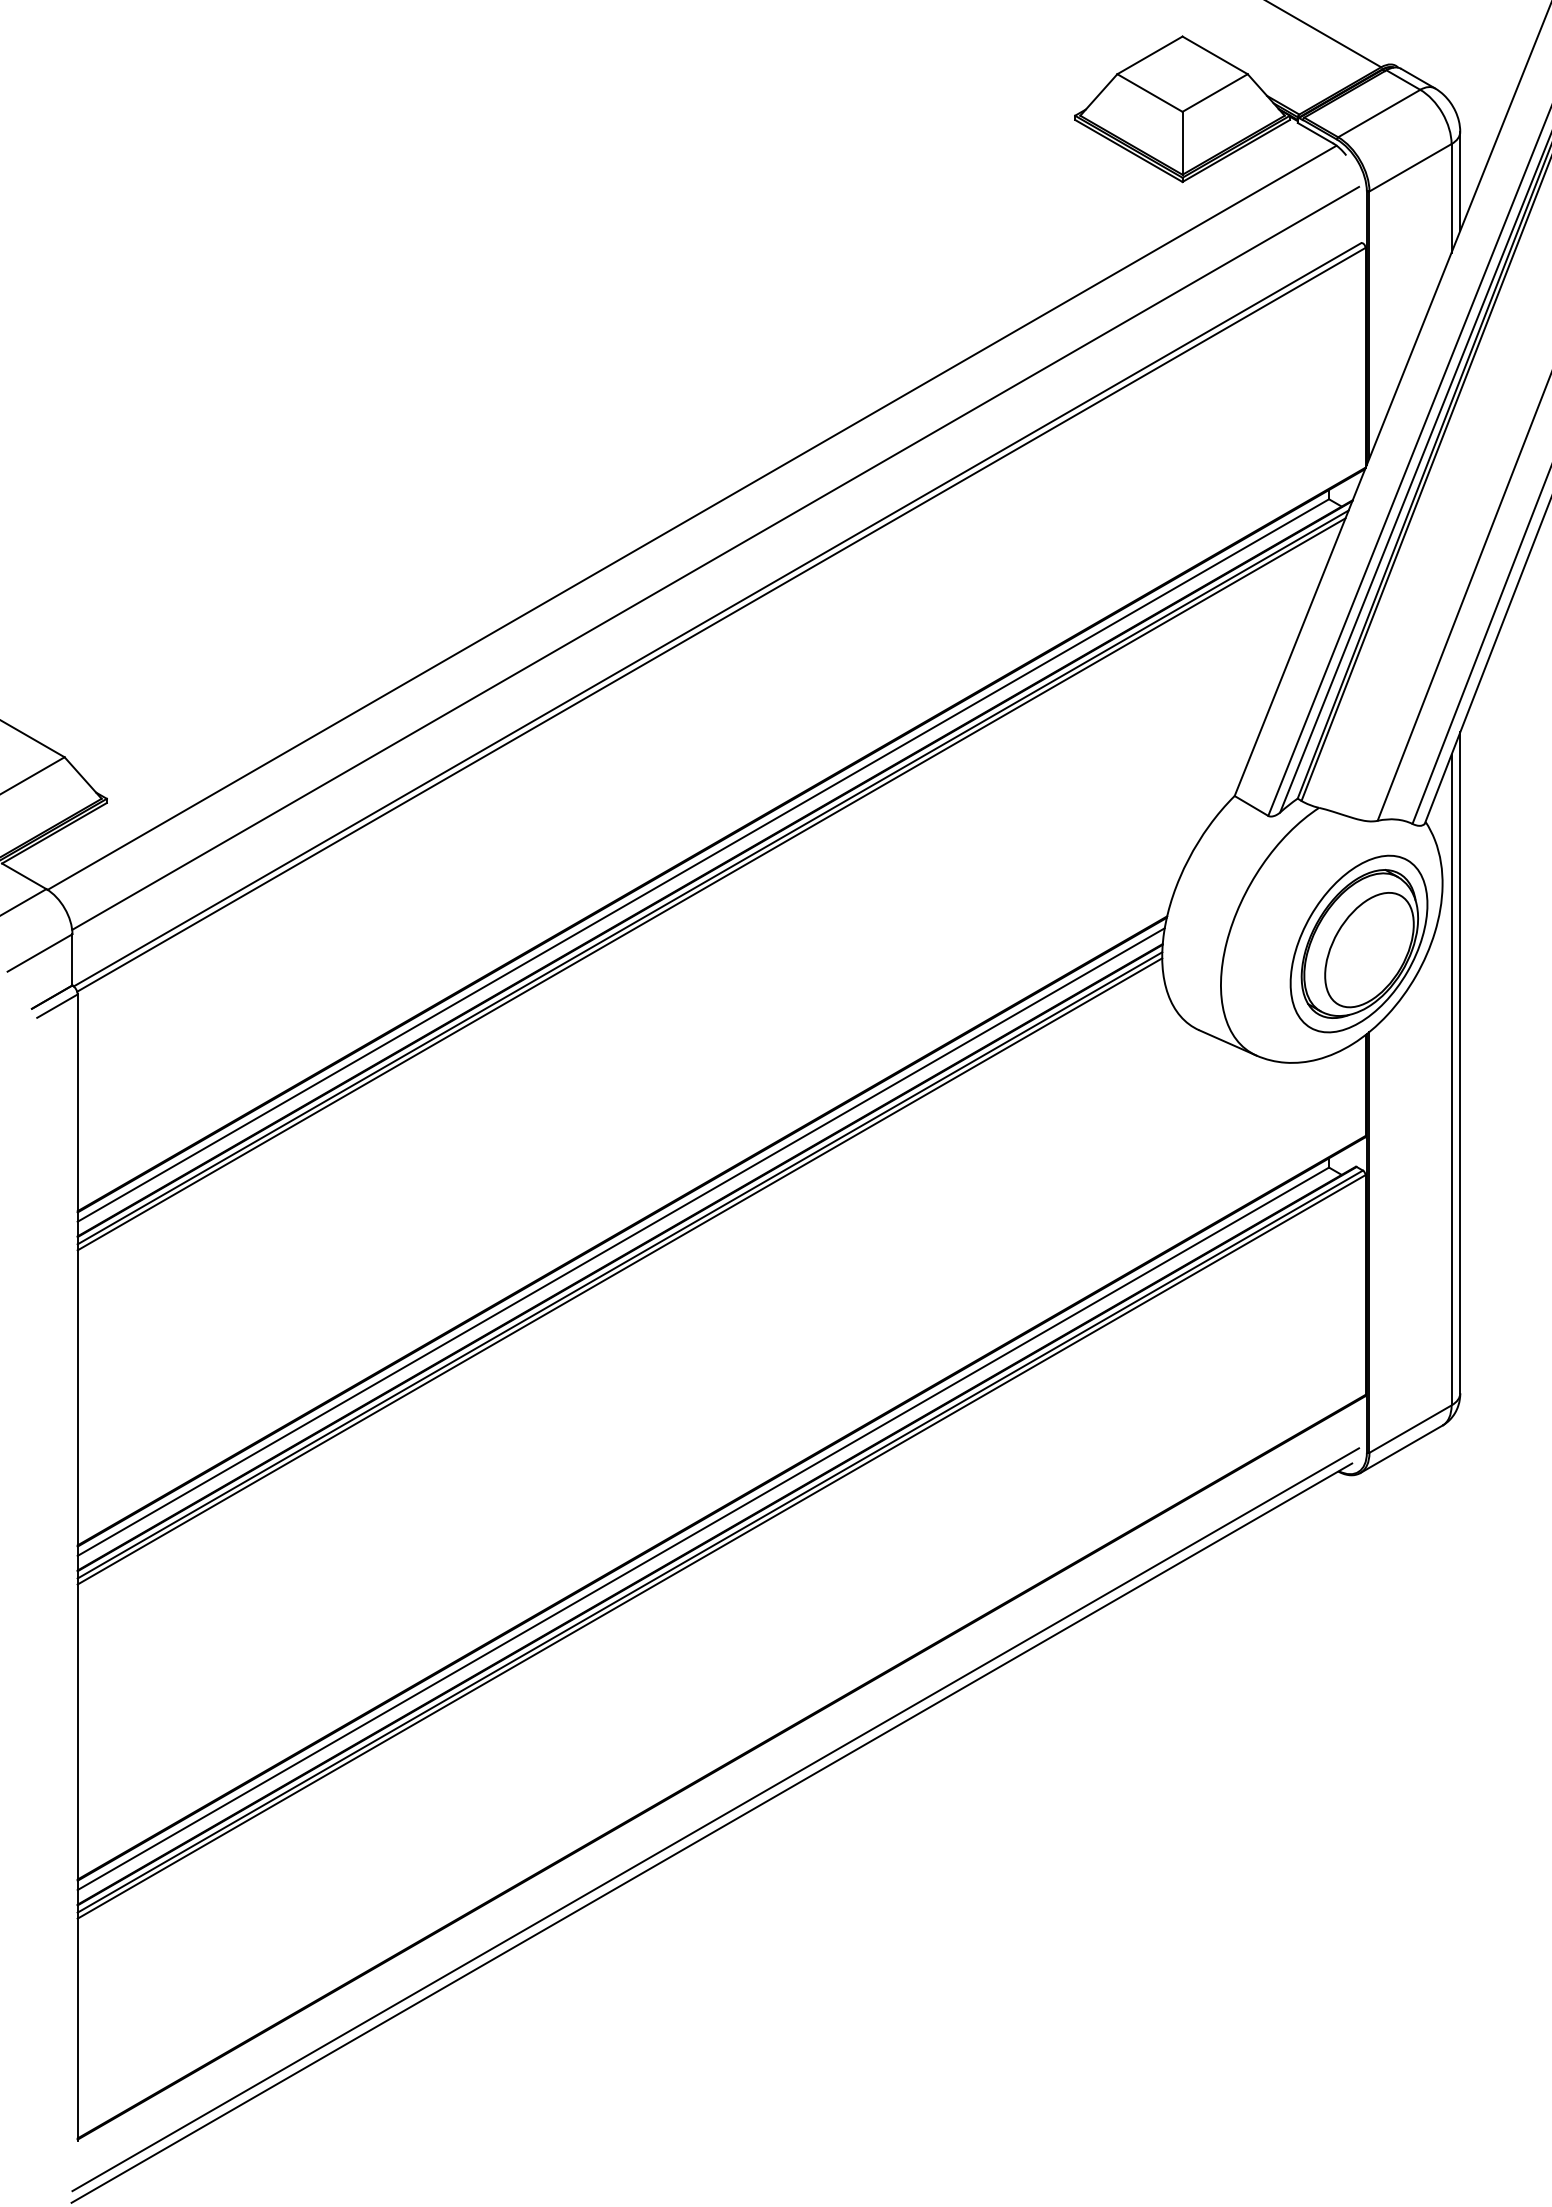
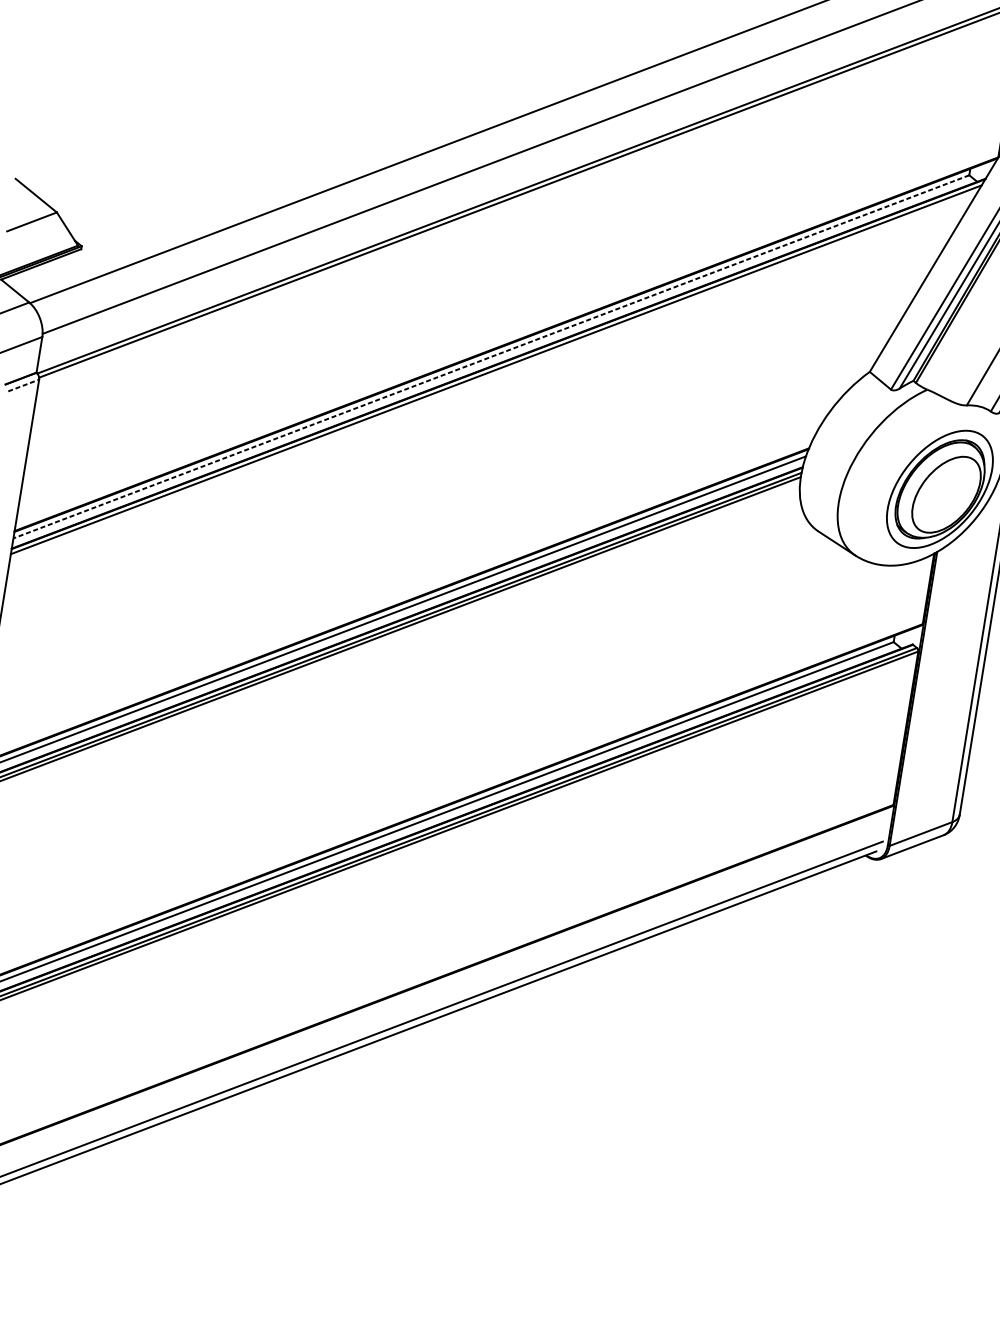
line: (702, 860) -> (490, 356), solid -> dashed
line: (711, 884) -> (494, 374), removed
line: (57, 1005) -> (23, 385), solid -> dashed

